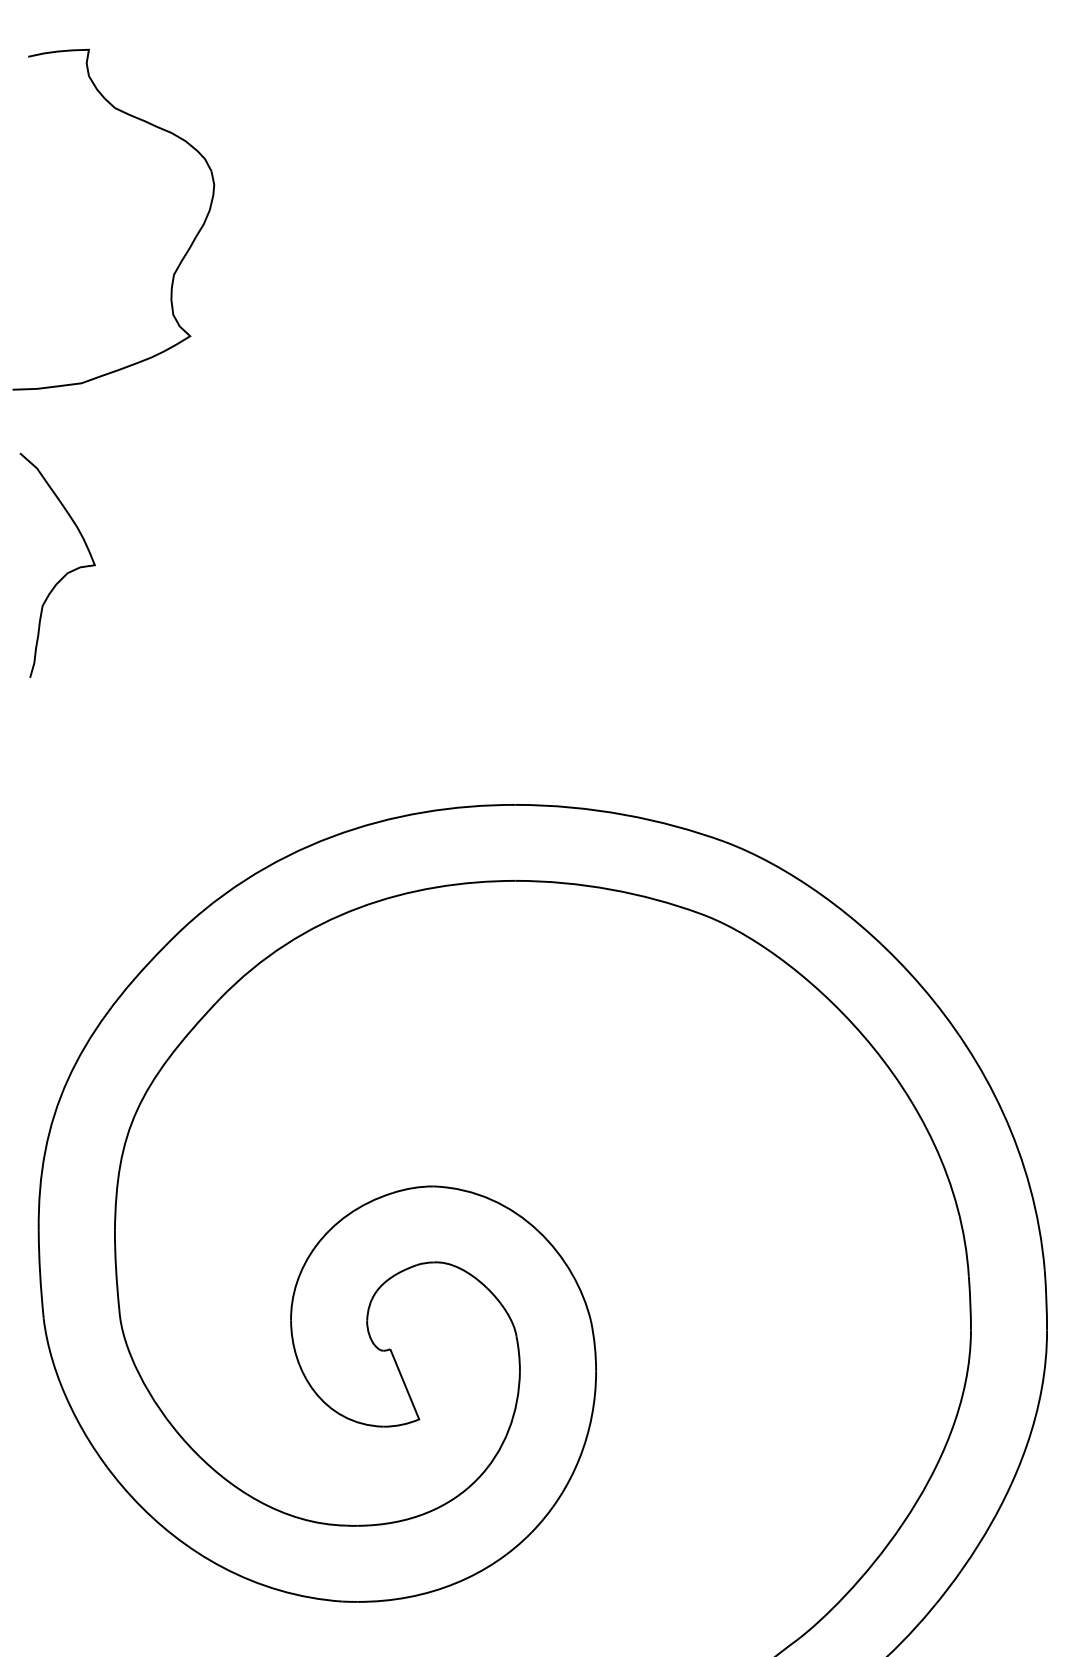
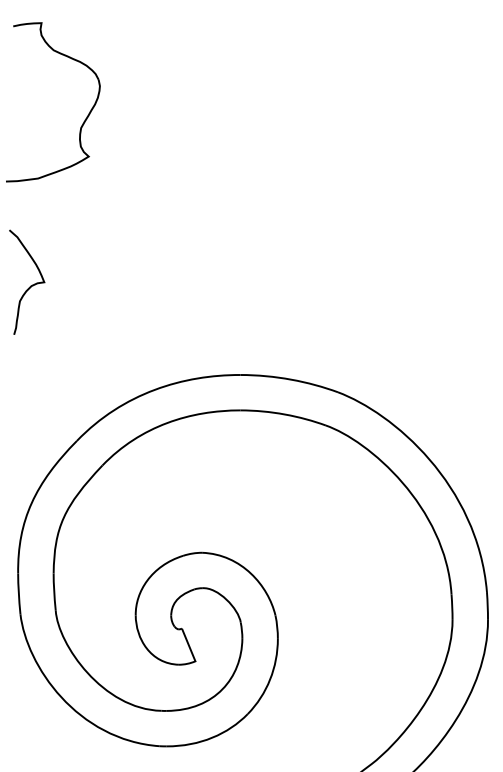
curve: (65, 572) -> (30, 285), moved

